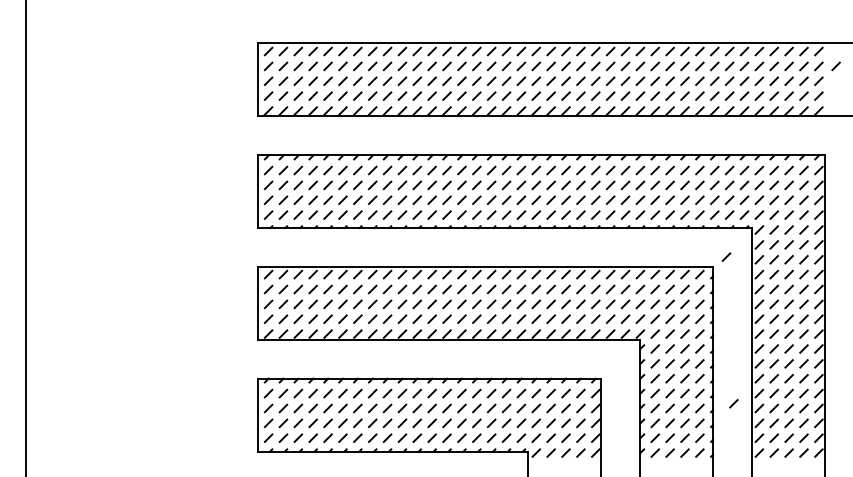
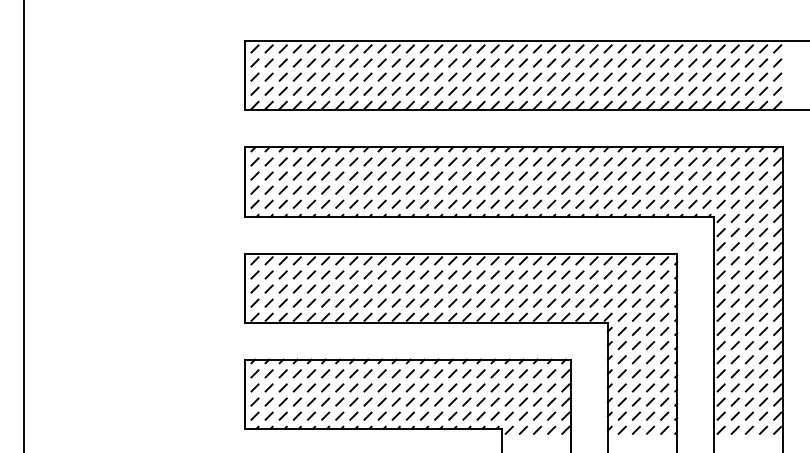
line: (835, 66) -> (793, 63), removed
line: (726, 256) -> (689, 243), removed
line: (733, 403) -> (696, 383), removed

